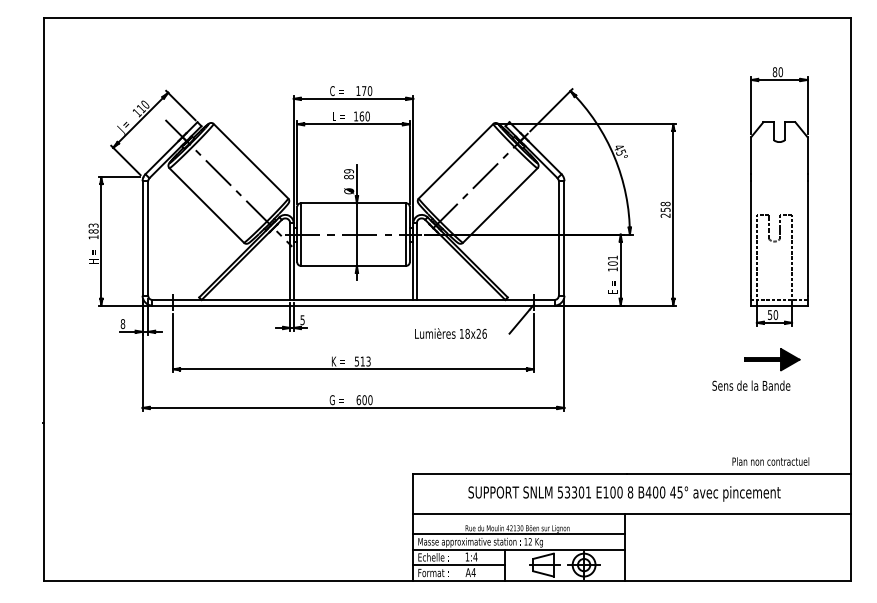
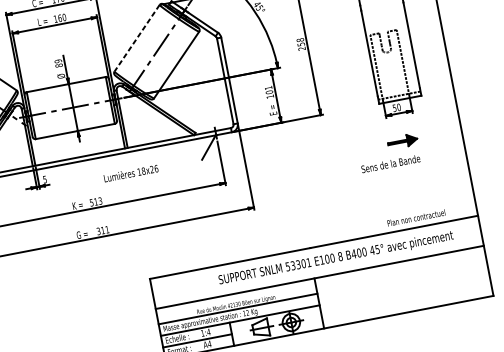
line: (456, 161) -> (137, 38), solid -> dashed
text: (450, 333) -> (130, 173), moved
part: (772, 359) -> (402, 141), size x0.7
text: (364, 400) -> (102, 230), 600 -> 311
text: (624, 493) -> (336, 258), moved

